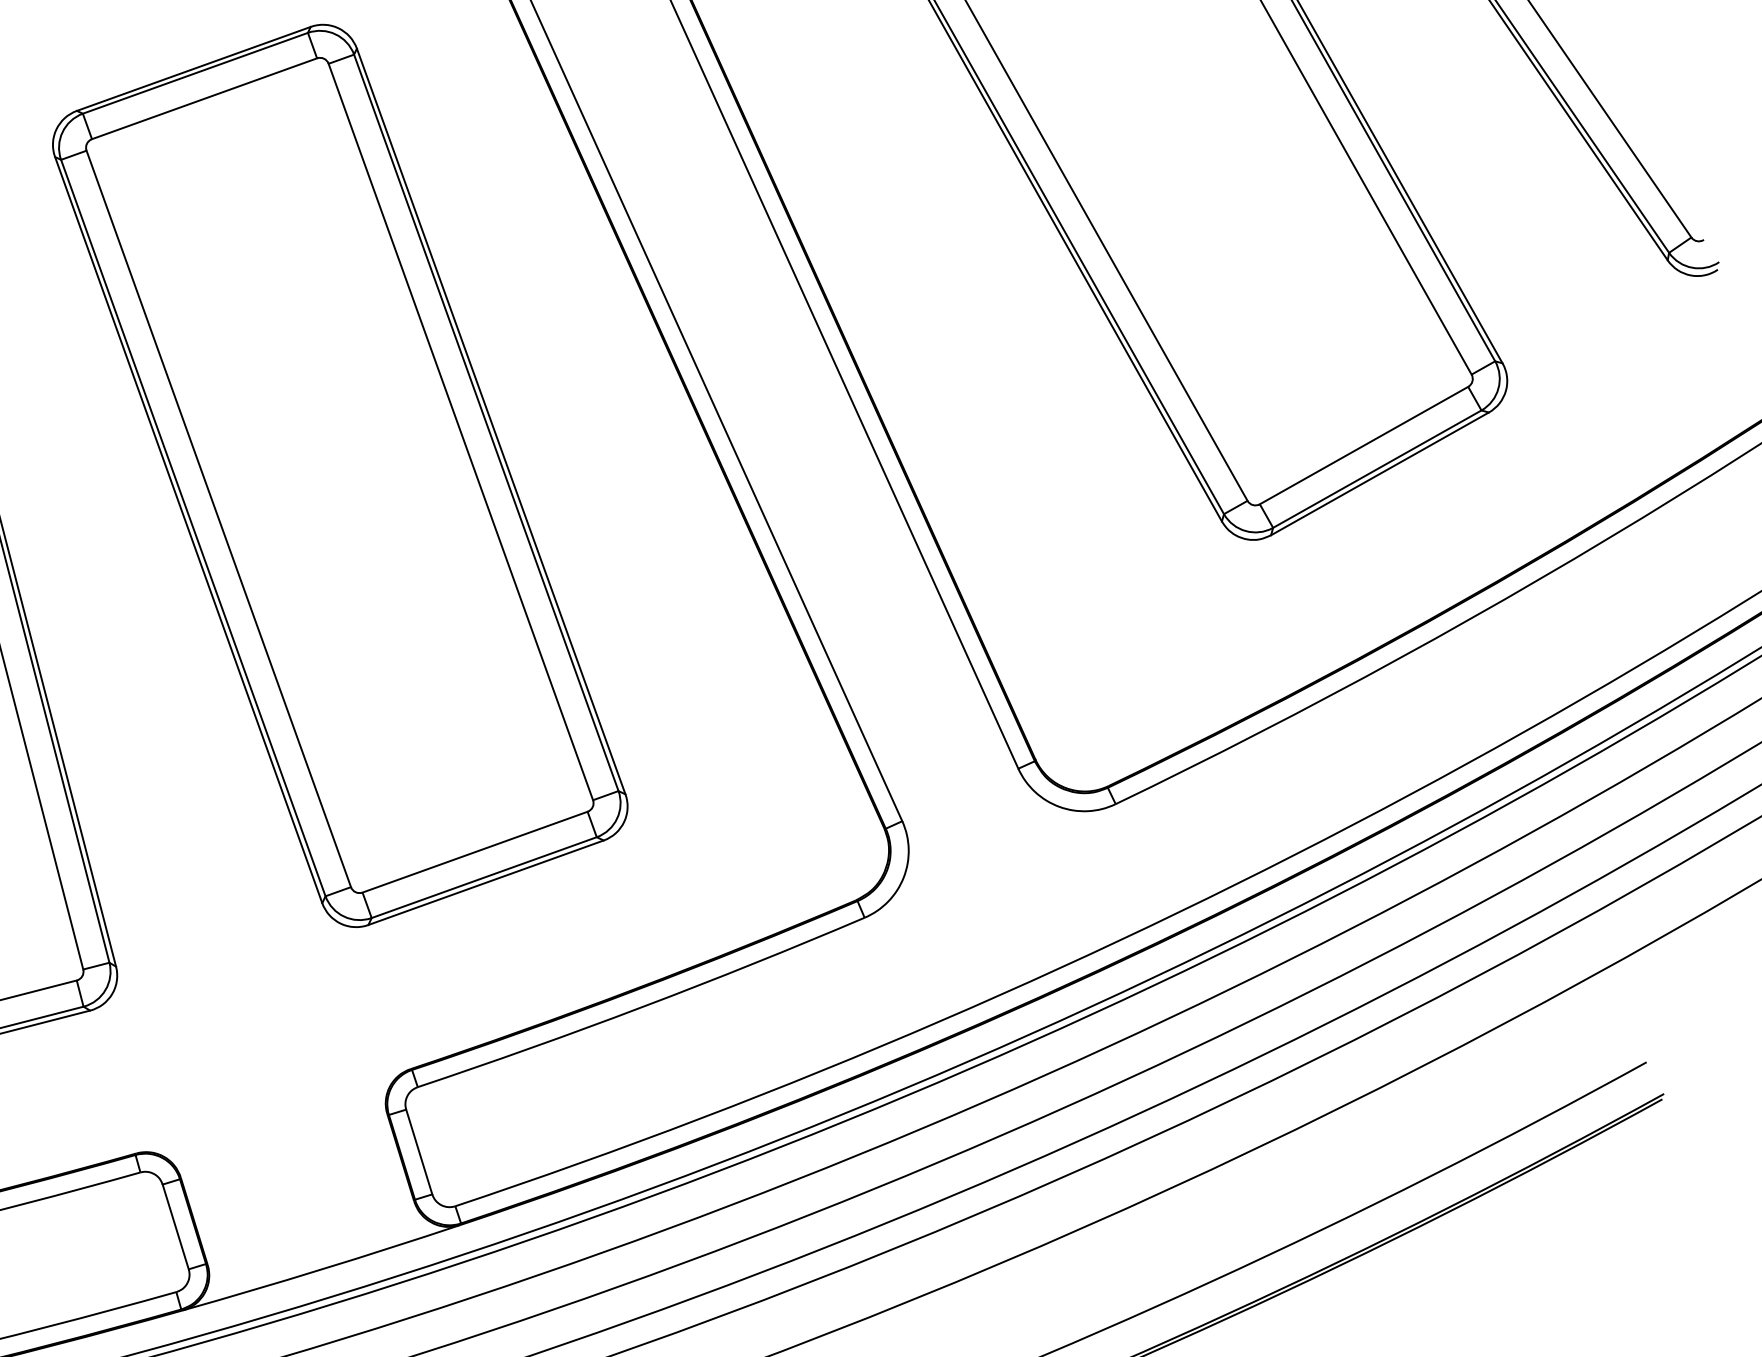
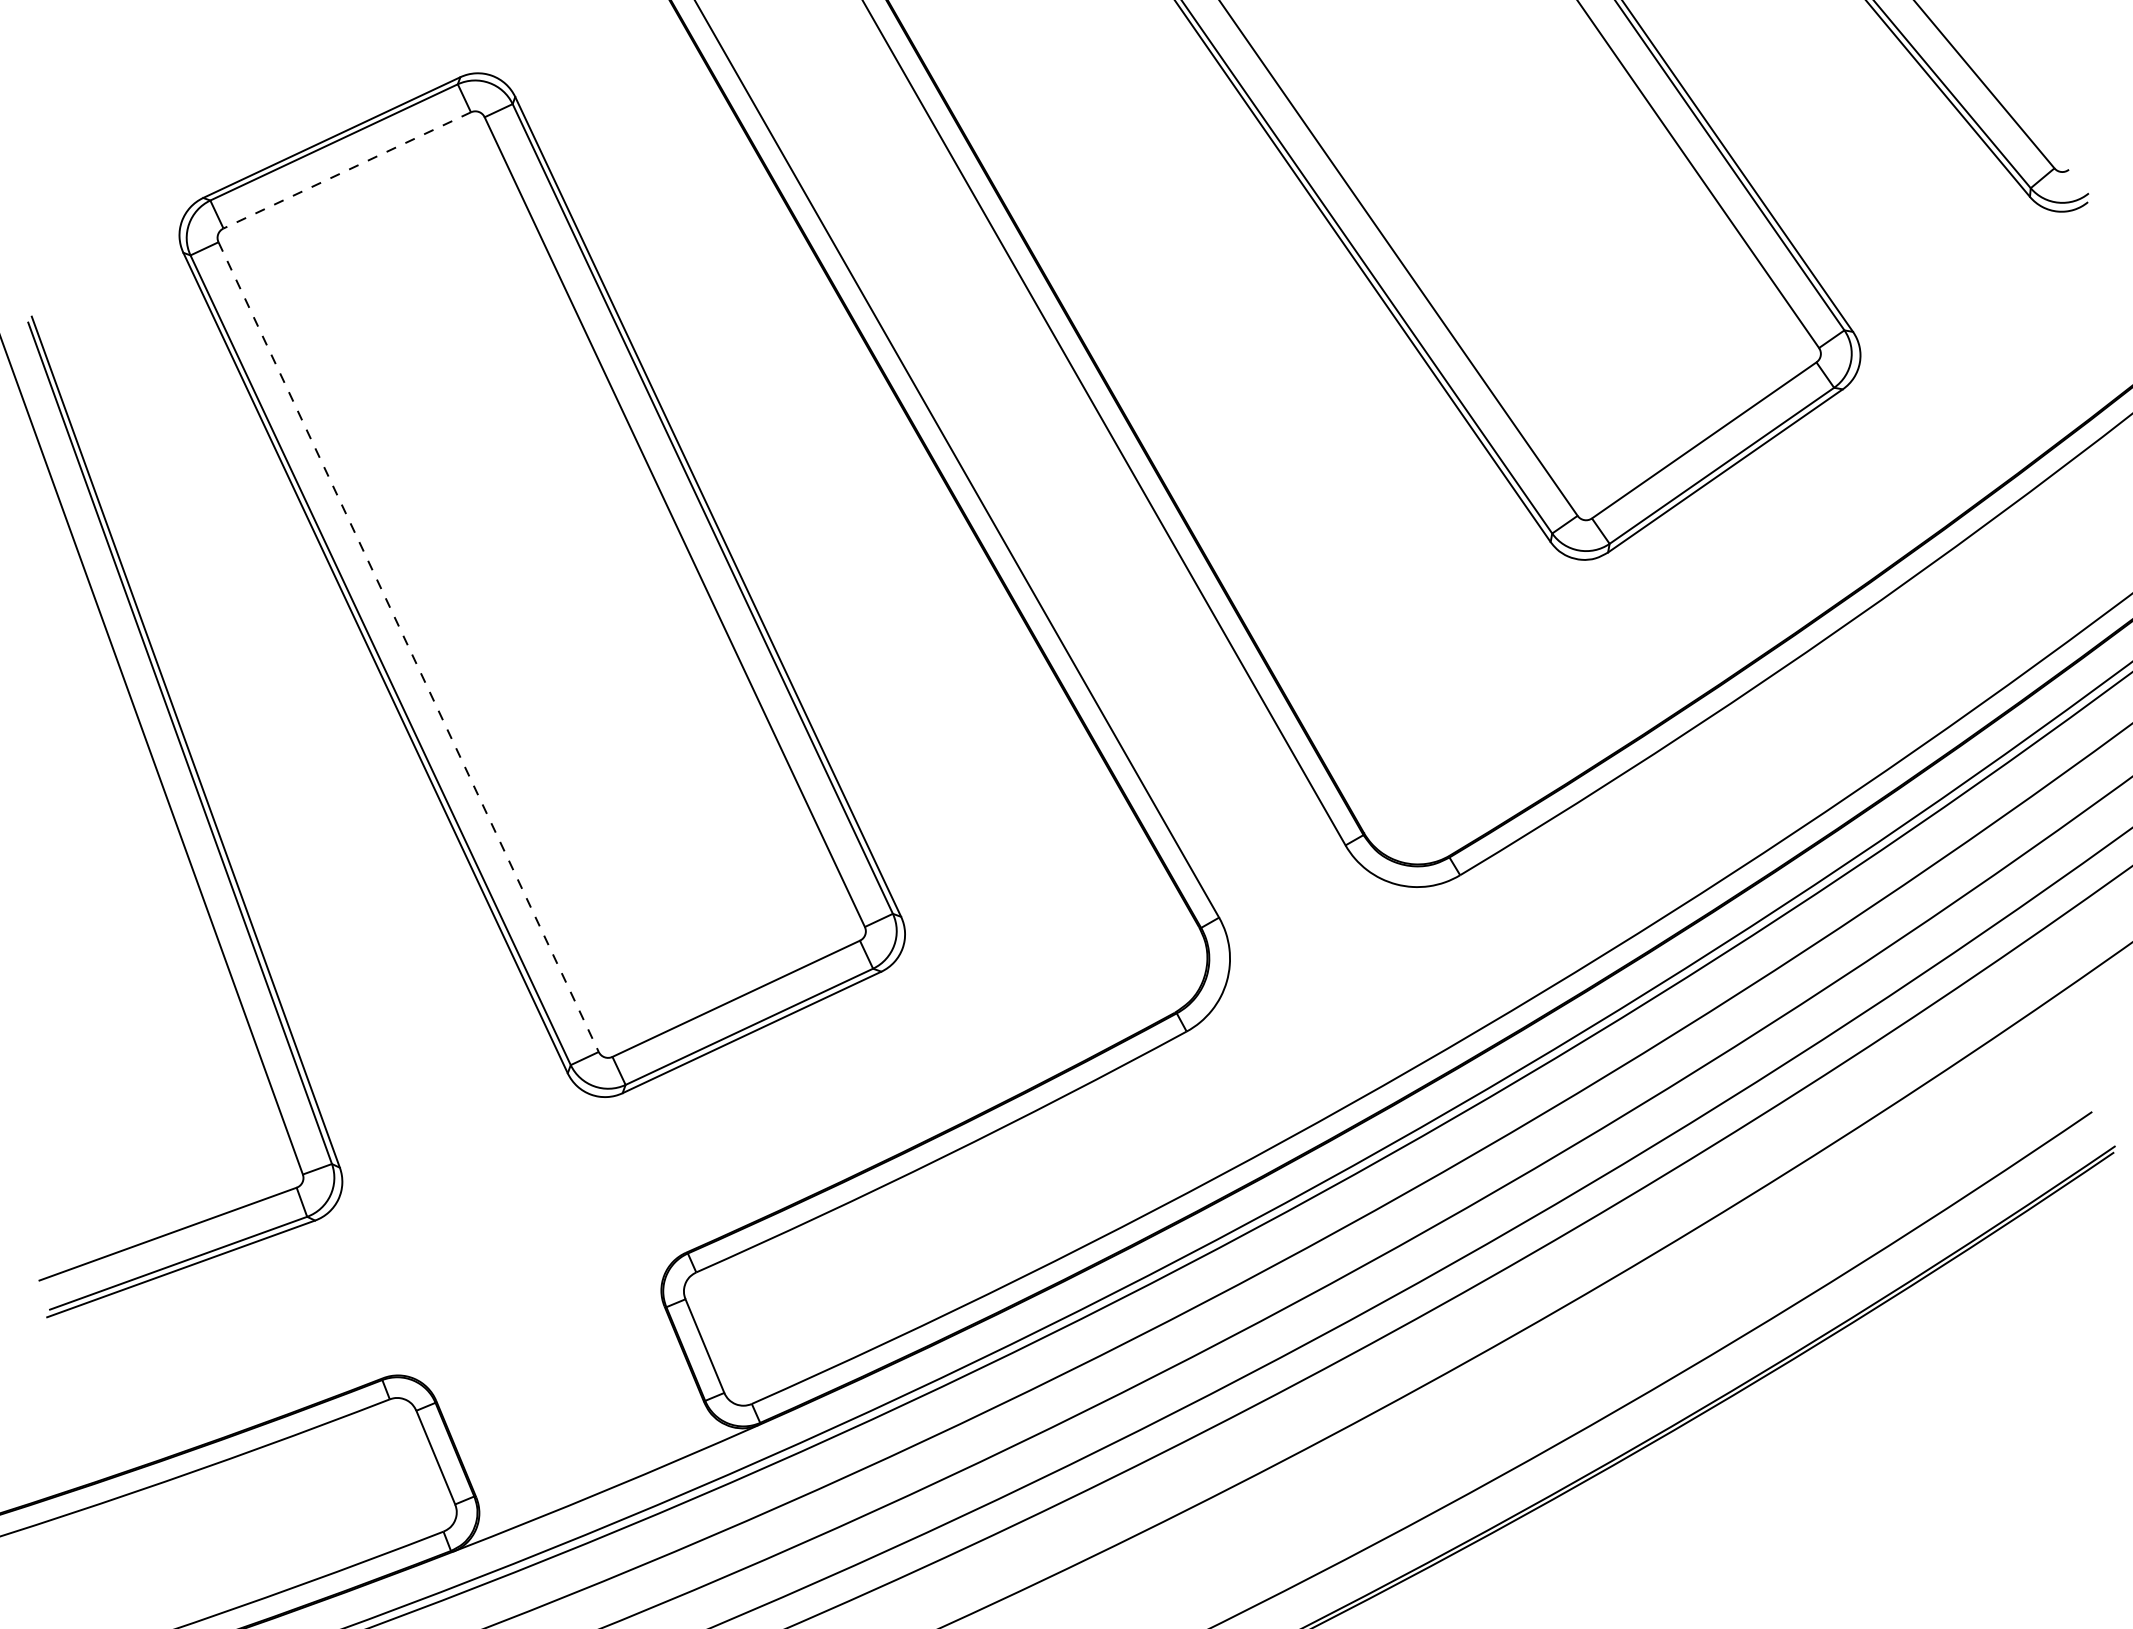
line: (204, 98) -> (347, 170), solid -> dashed
line: (218, 519) -> (408, 647), solid -> dashed

